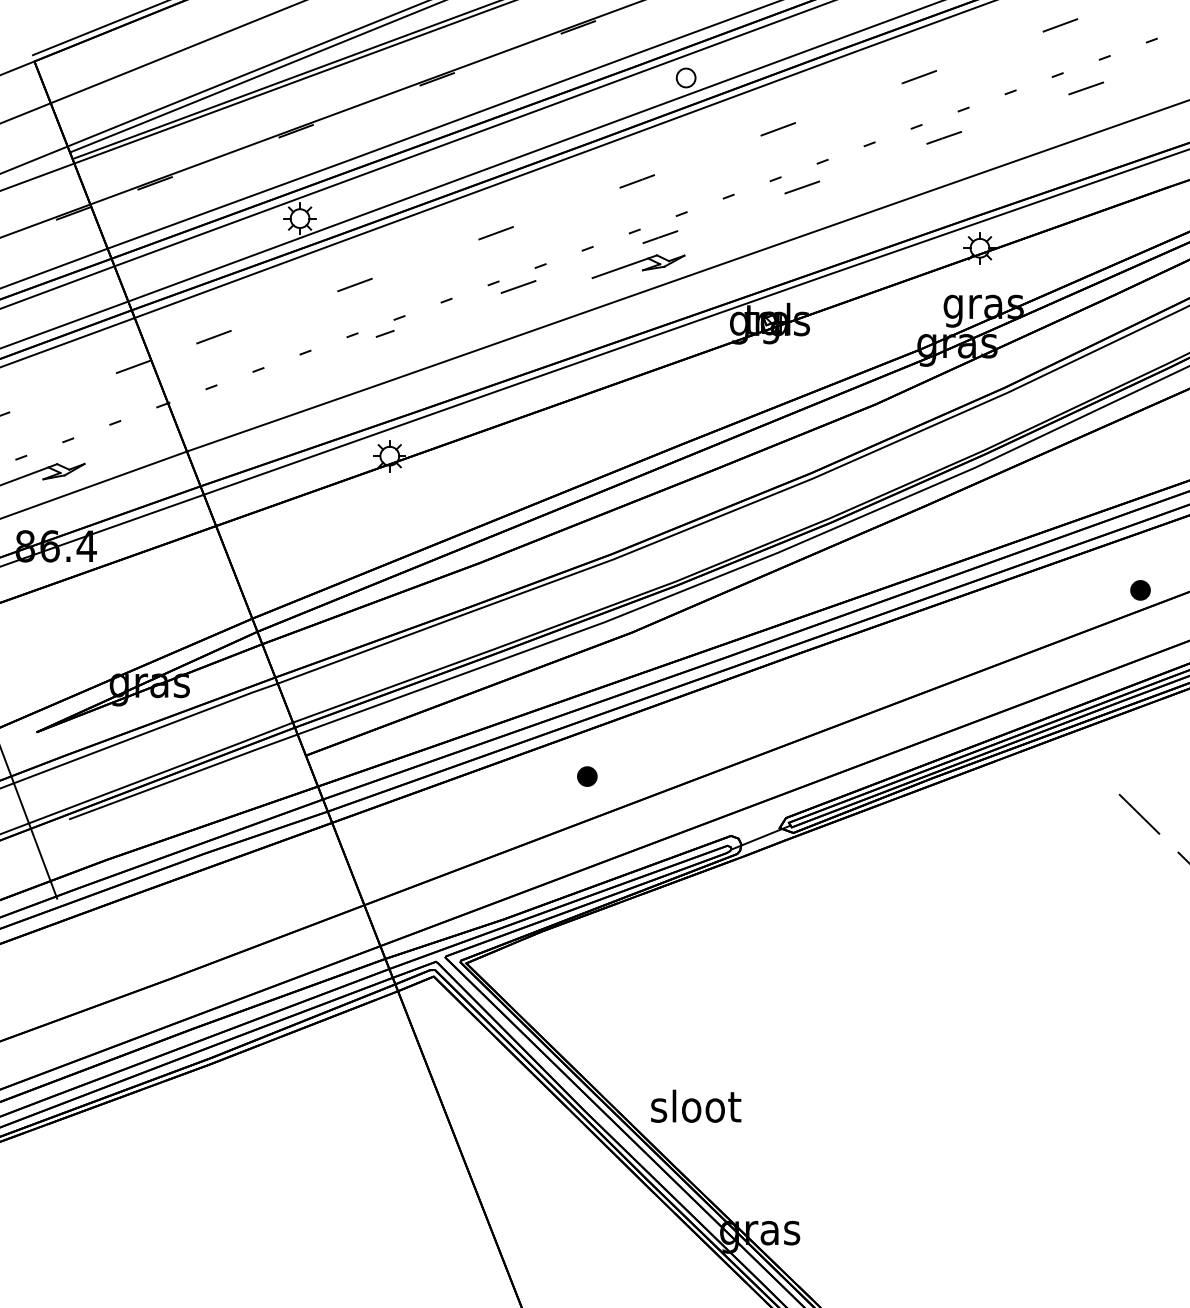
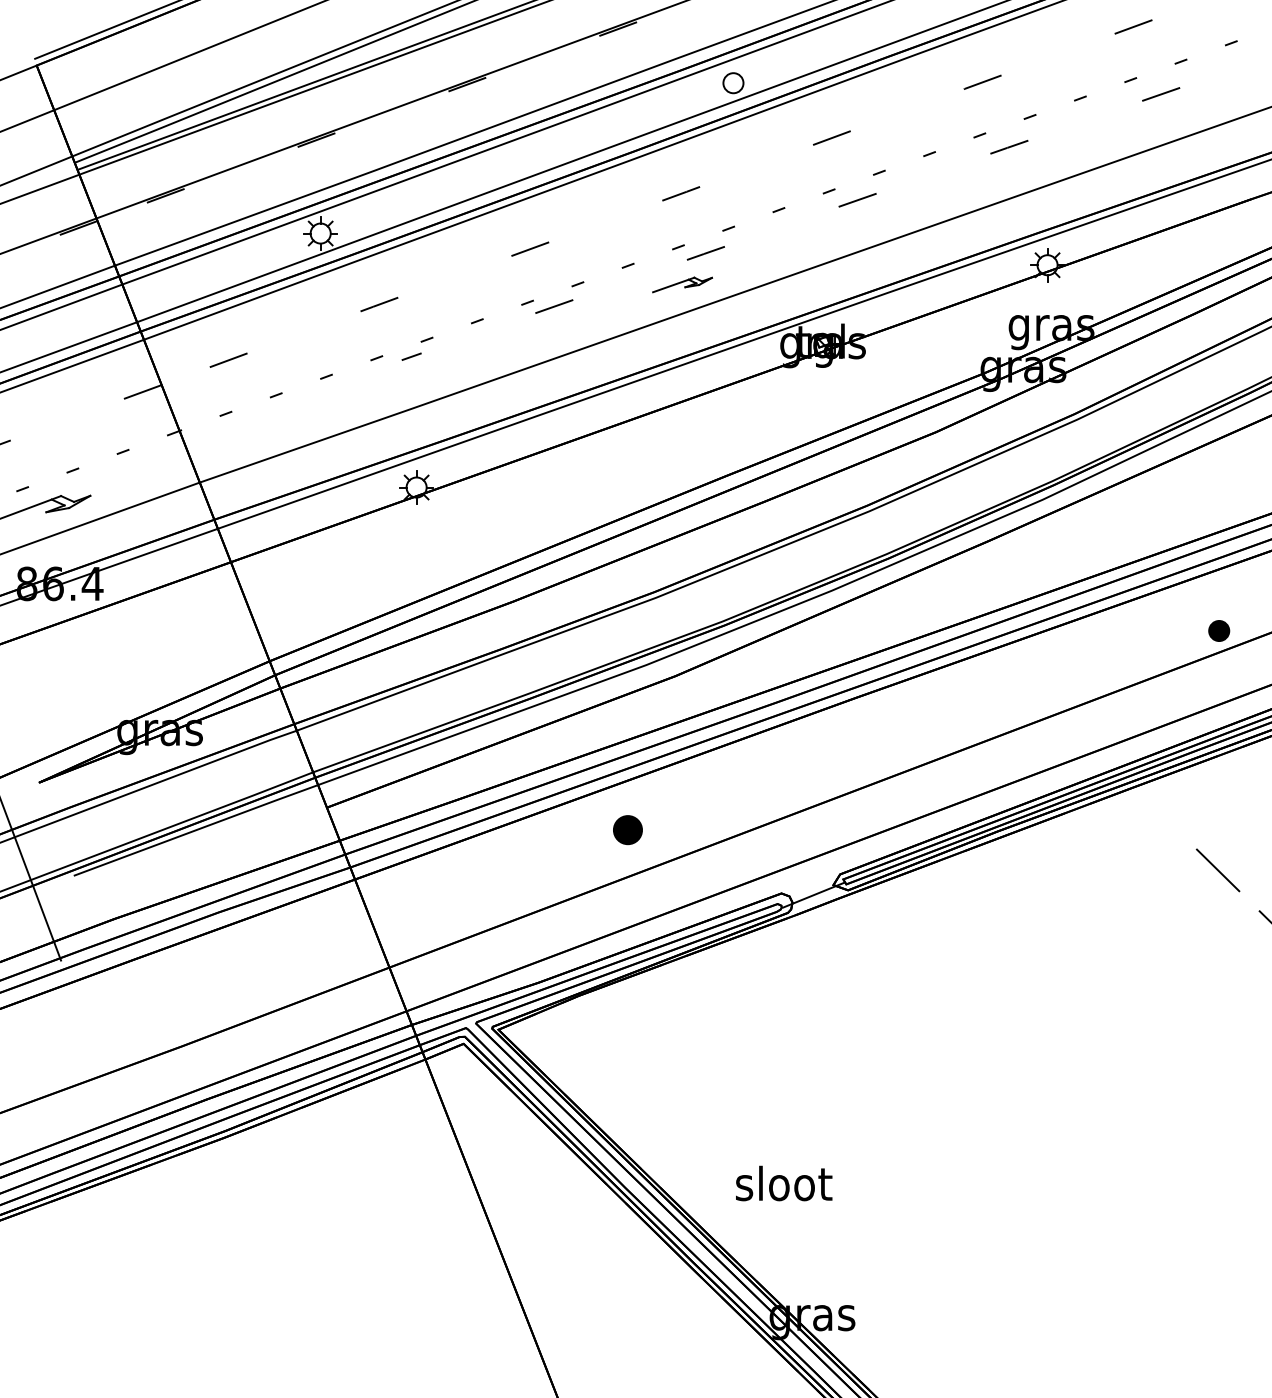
part: (638, 266) -> (682, 284), size x0.6
part: (587, 776) -> (627, 829), size x1.4
text: (696, 1106) -> (784, 1183), moved

